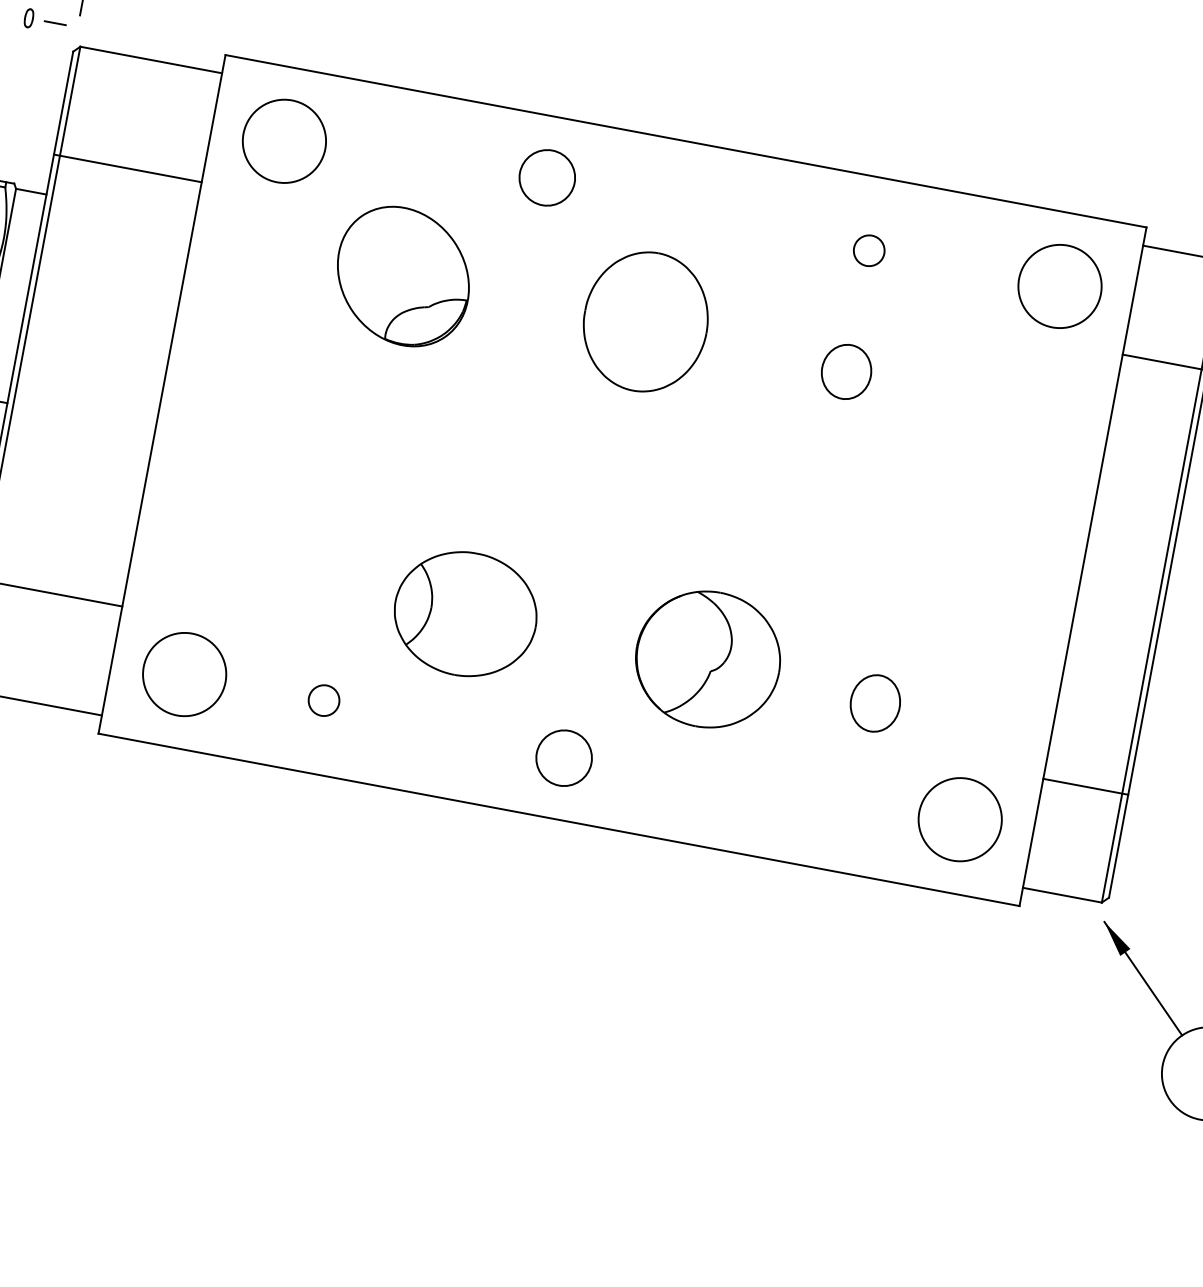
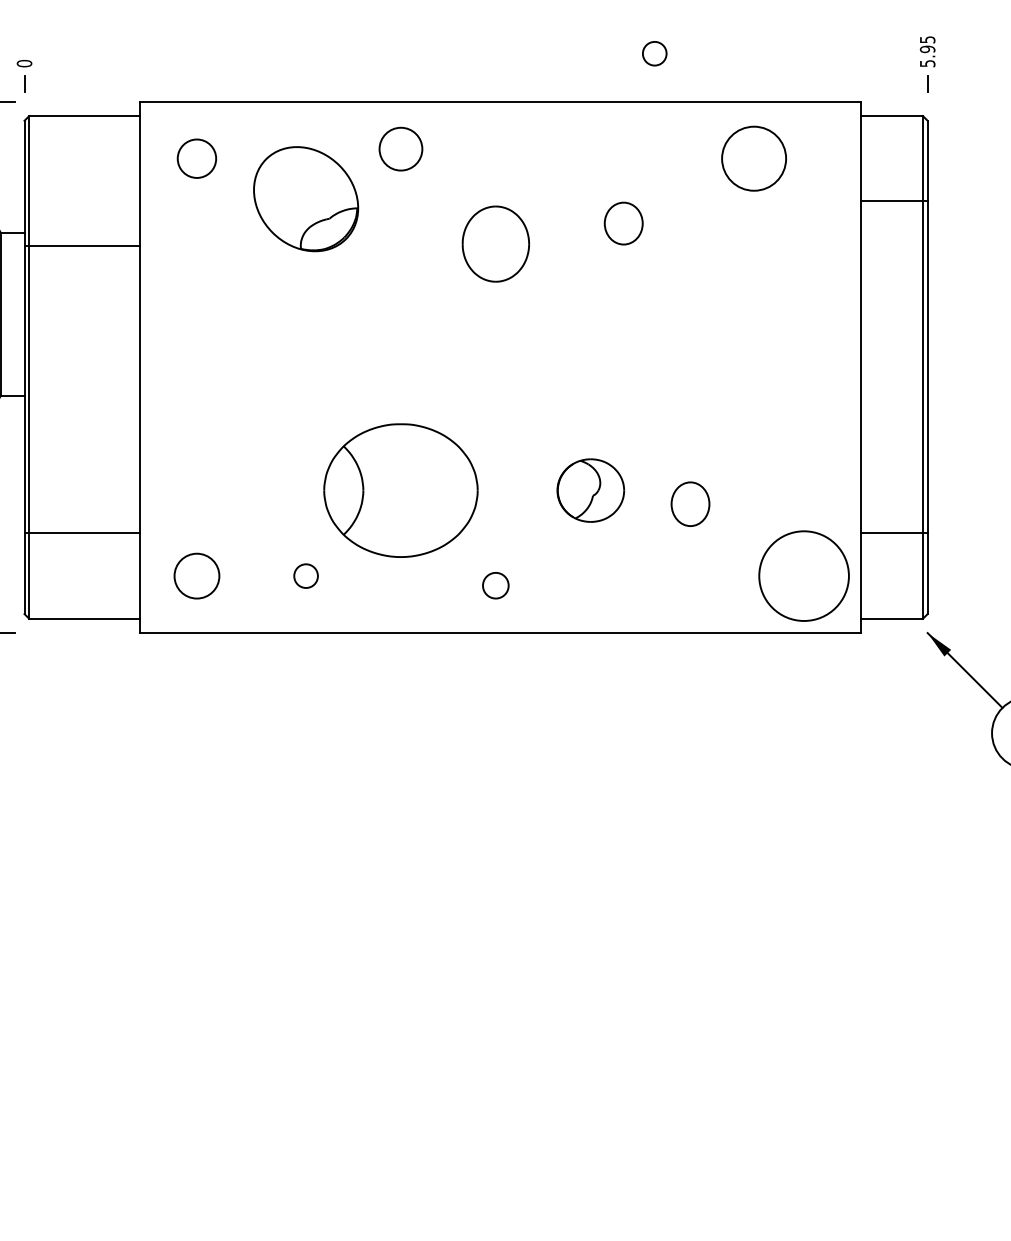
circle: (283, 140) -> (196, 158), size x0.6
line: (127, 168) -> (82, 246), moved
circle: (868, 250) -> (654, 53), moved
part: (403, 277) -> (306, 199), moved
circle: (1059, 286) -> (753, 158), moved
part: (645, 320) -> (495, 243), size x0.7
part: (846, 371) -> (623, 223), moved
part: (465, 613) -> (400, 490), size x1.4
part: (707, 659) -> (590, 490), size x0.6
circle: (183, 674) -> (196, 576), size x0.7
part: (875, 702) -> (690, 503), moved
circle: (563, 757) -> (495, 585), size x0.6
circle: (960, 820) -> (804, 576), size x1.4

